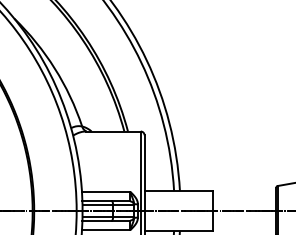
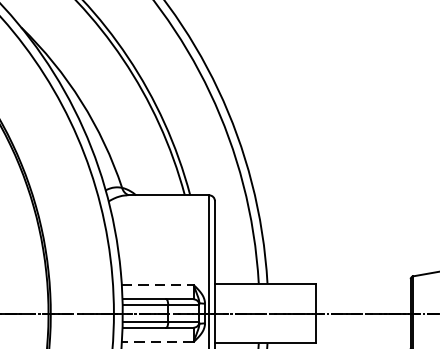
line: (106, 191) -> (158, 284), solid -> dashed
line: (105, 230) -> (156, 342), solid -> dashed

